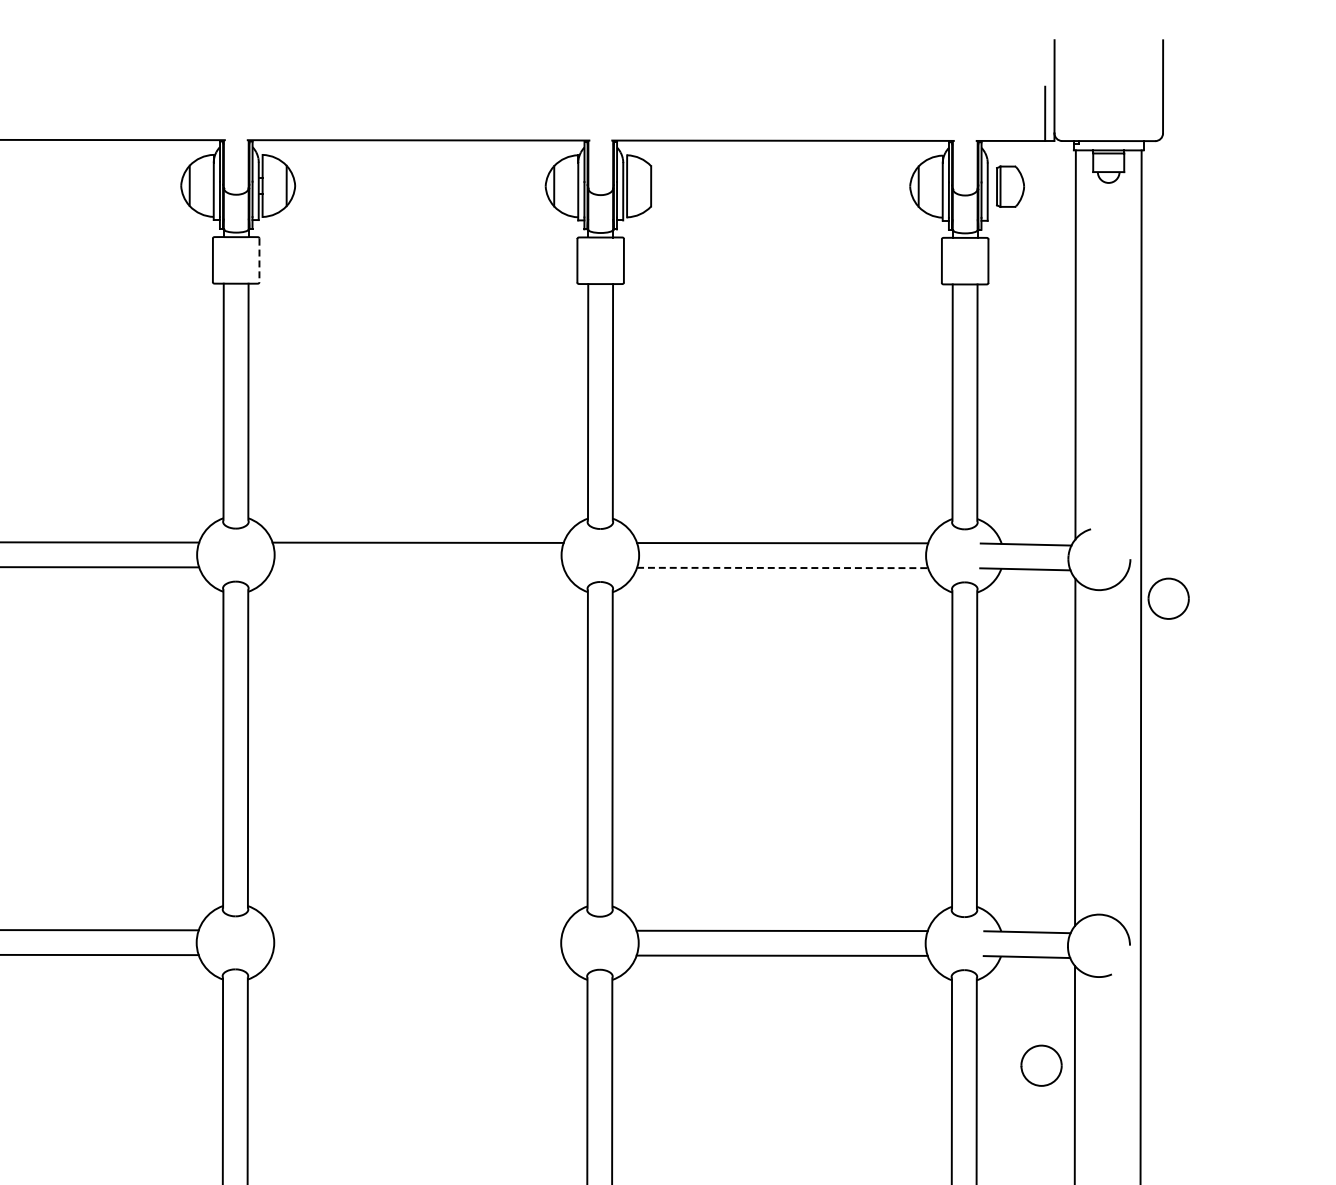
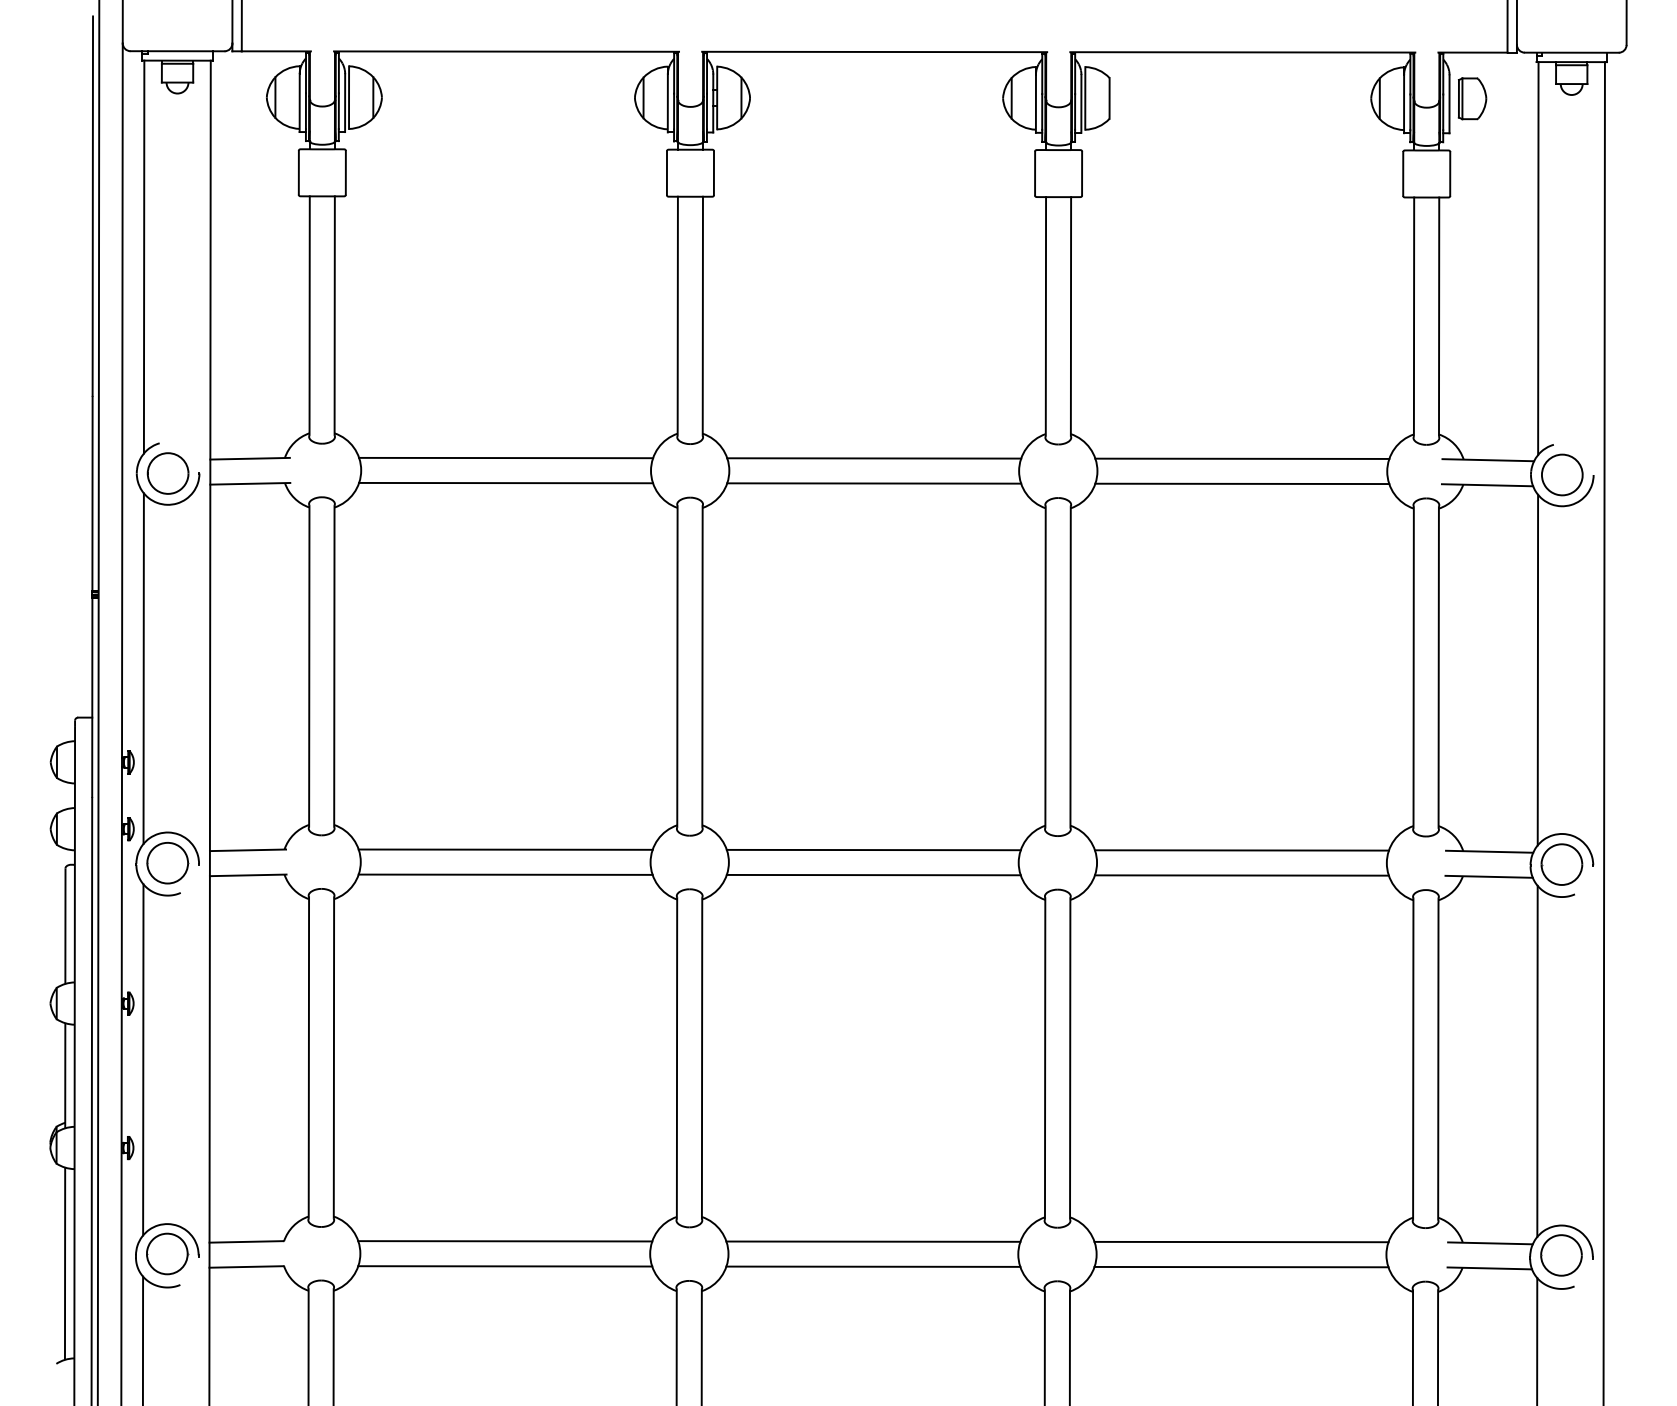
line: (258, 260) -> (713, 173), dashed -> solid
line: (418, 567) -> (874, 483), added
line: (782, 567) -> (1242, 483), dashed -> solid
part: (1168, 598) -> (1562, 474), moved
line: (417, 929) -> (873, 849), added
line: (417, 954) -> (873, 874), added
part: (1041, 1065) -> (1561, 864), moved

